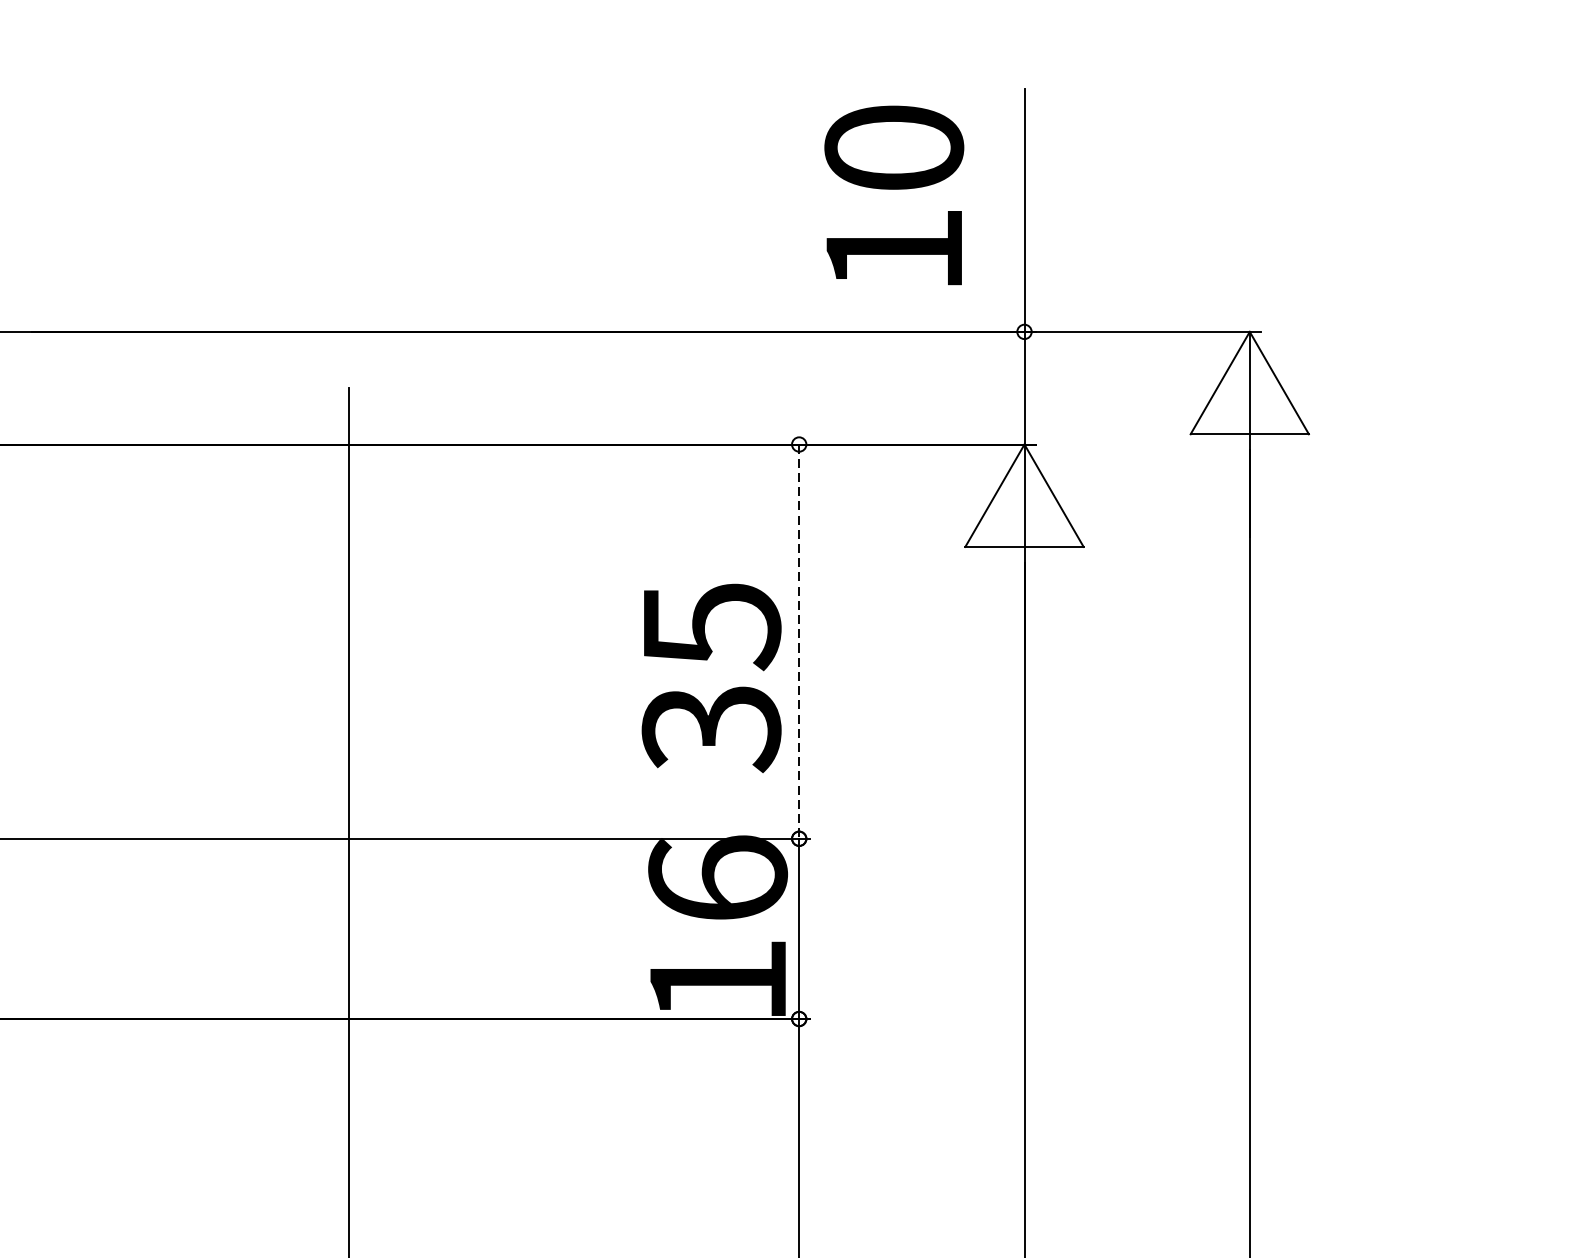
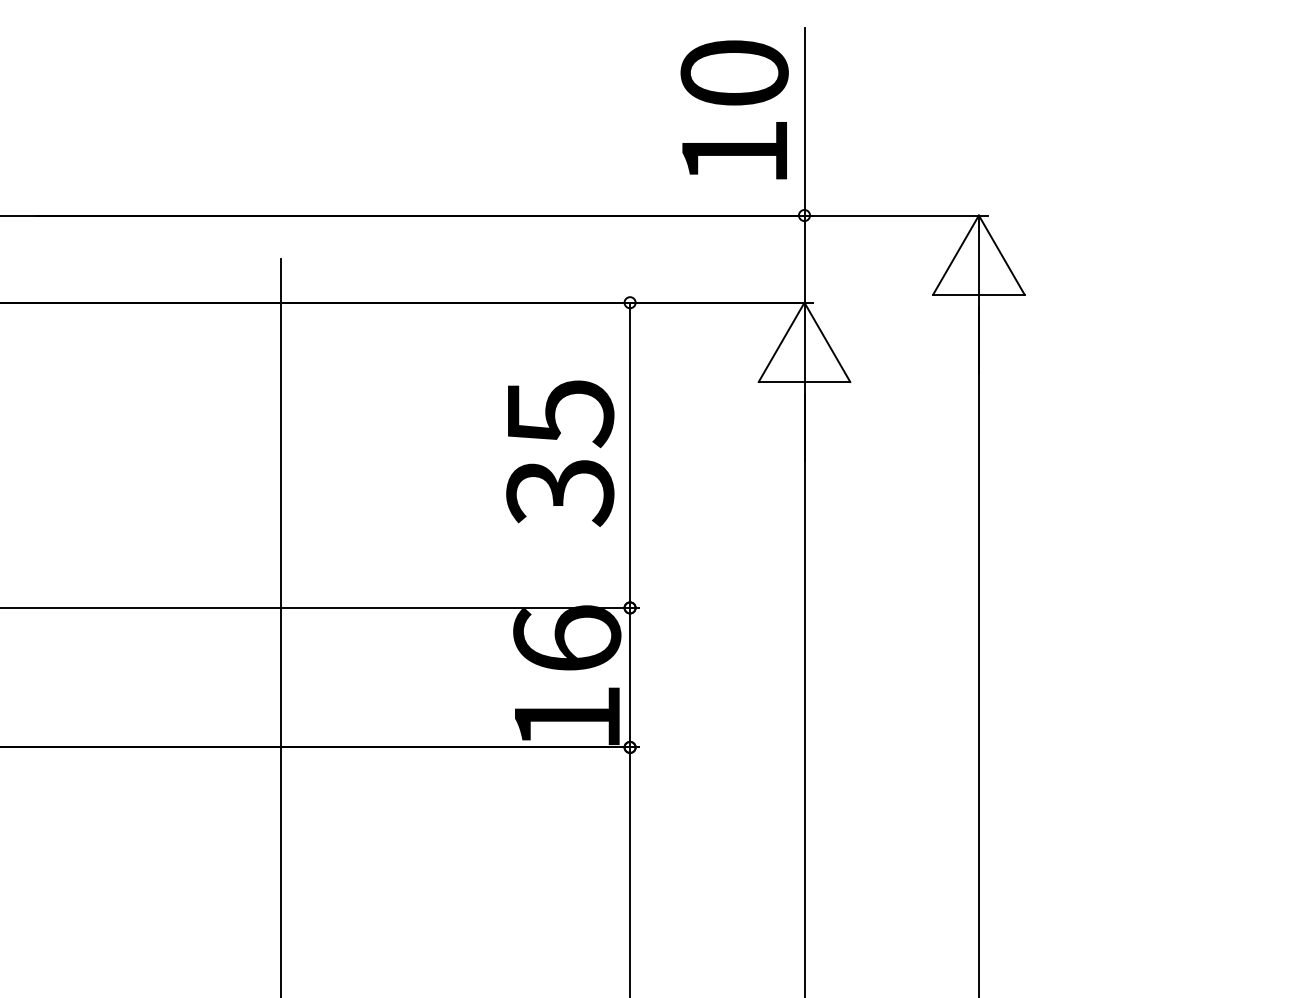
text: (894, 194) -> (734, 109), moved
line: (799, 641) -> (630, 455), dashed -> solid
text: (711, 678) -> (560, 453), moved

